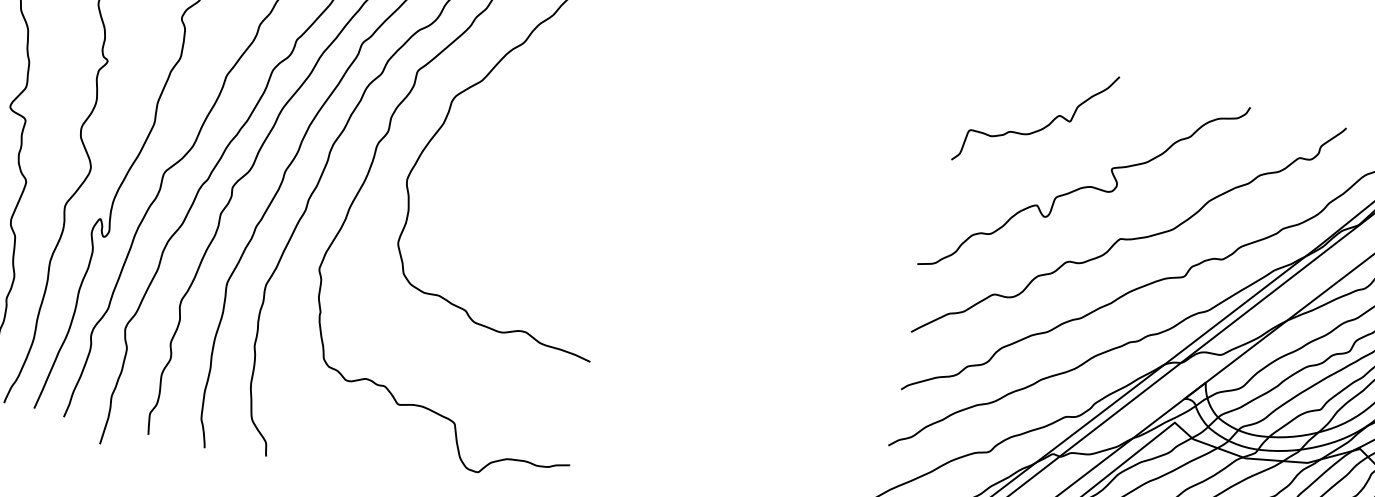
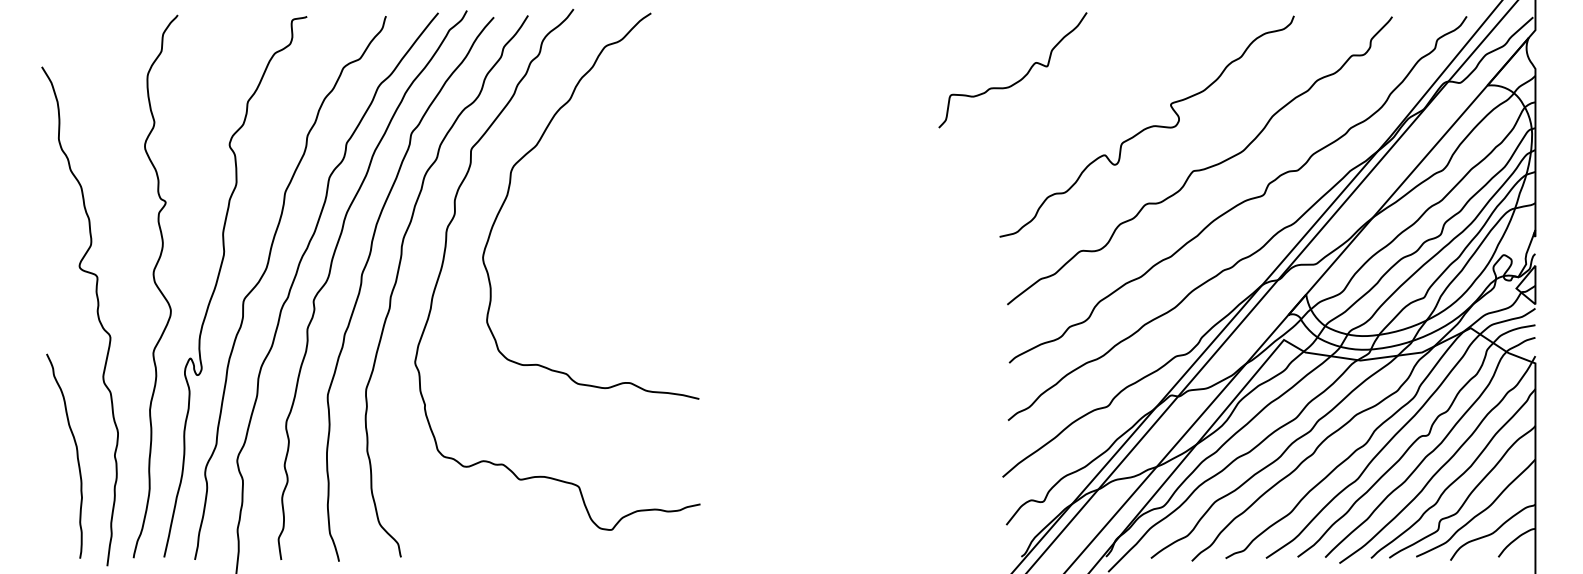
curve: (1040, 128) -> (1019, 79), moved

